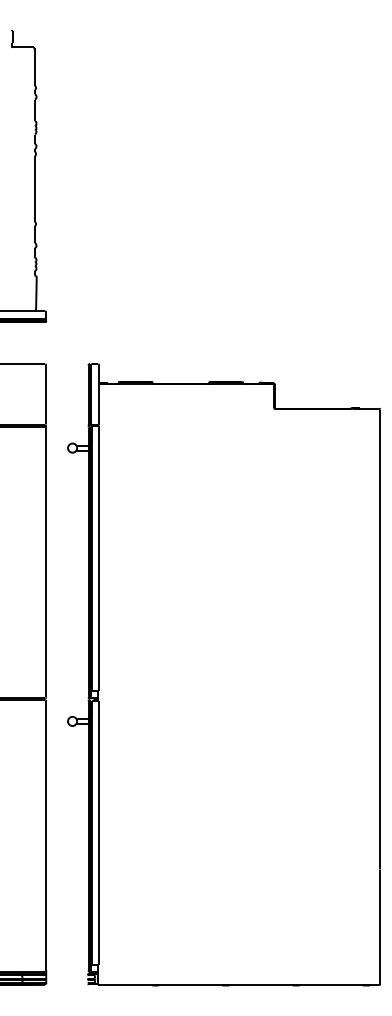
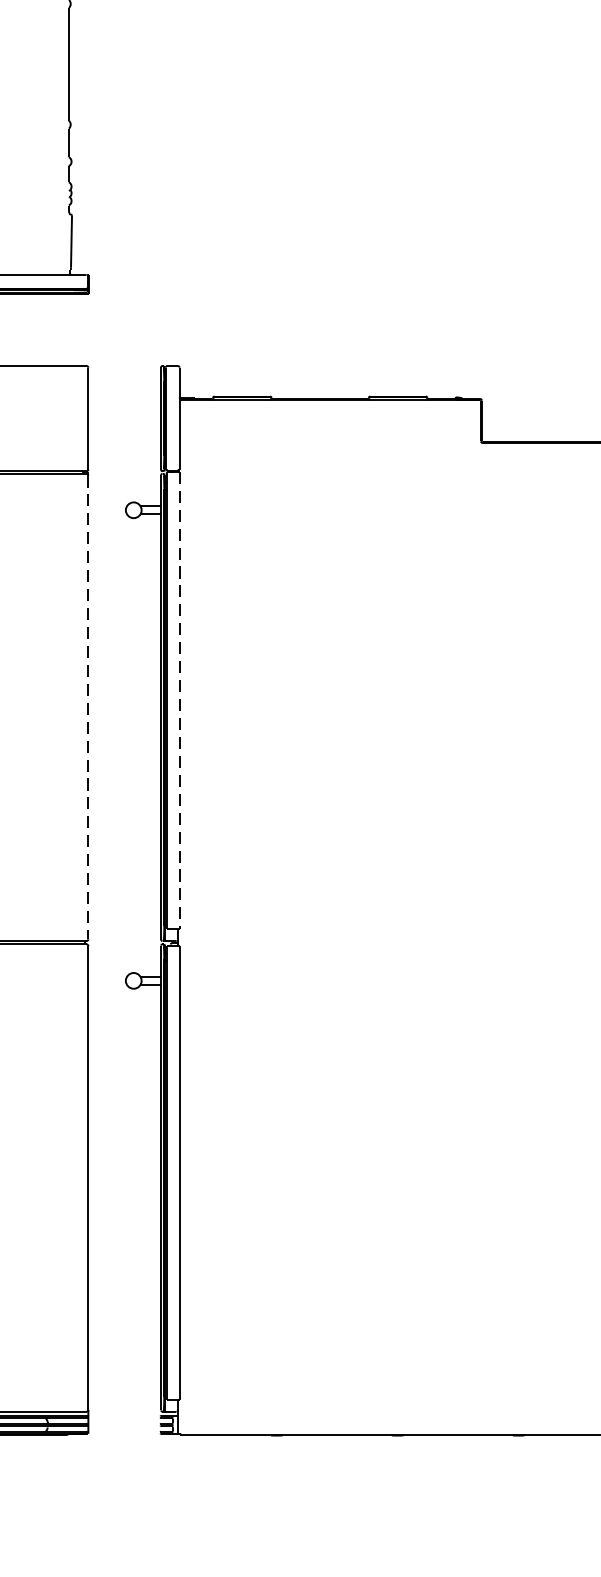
line: (99, 558) -> (180, 700), solid -> dashed
line: (46, 562) -> (88, 707), solid -> dashed

